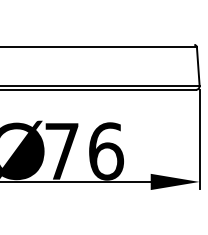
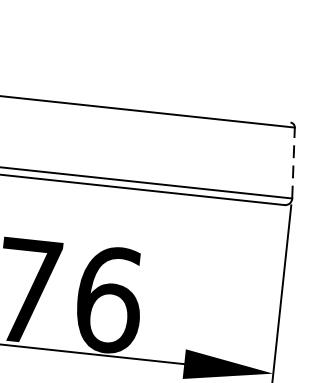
line: (198, 66) -> (293, 162), solid -> dashed

